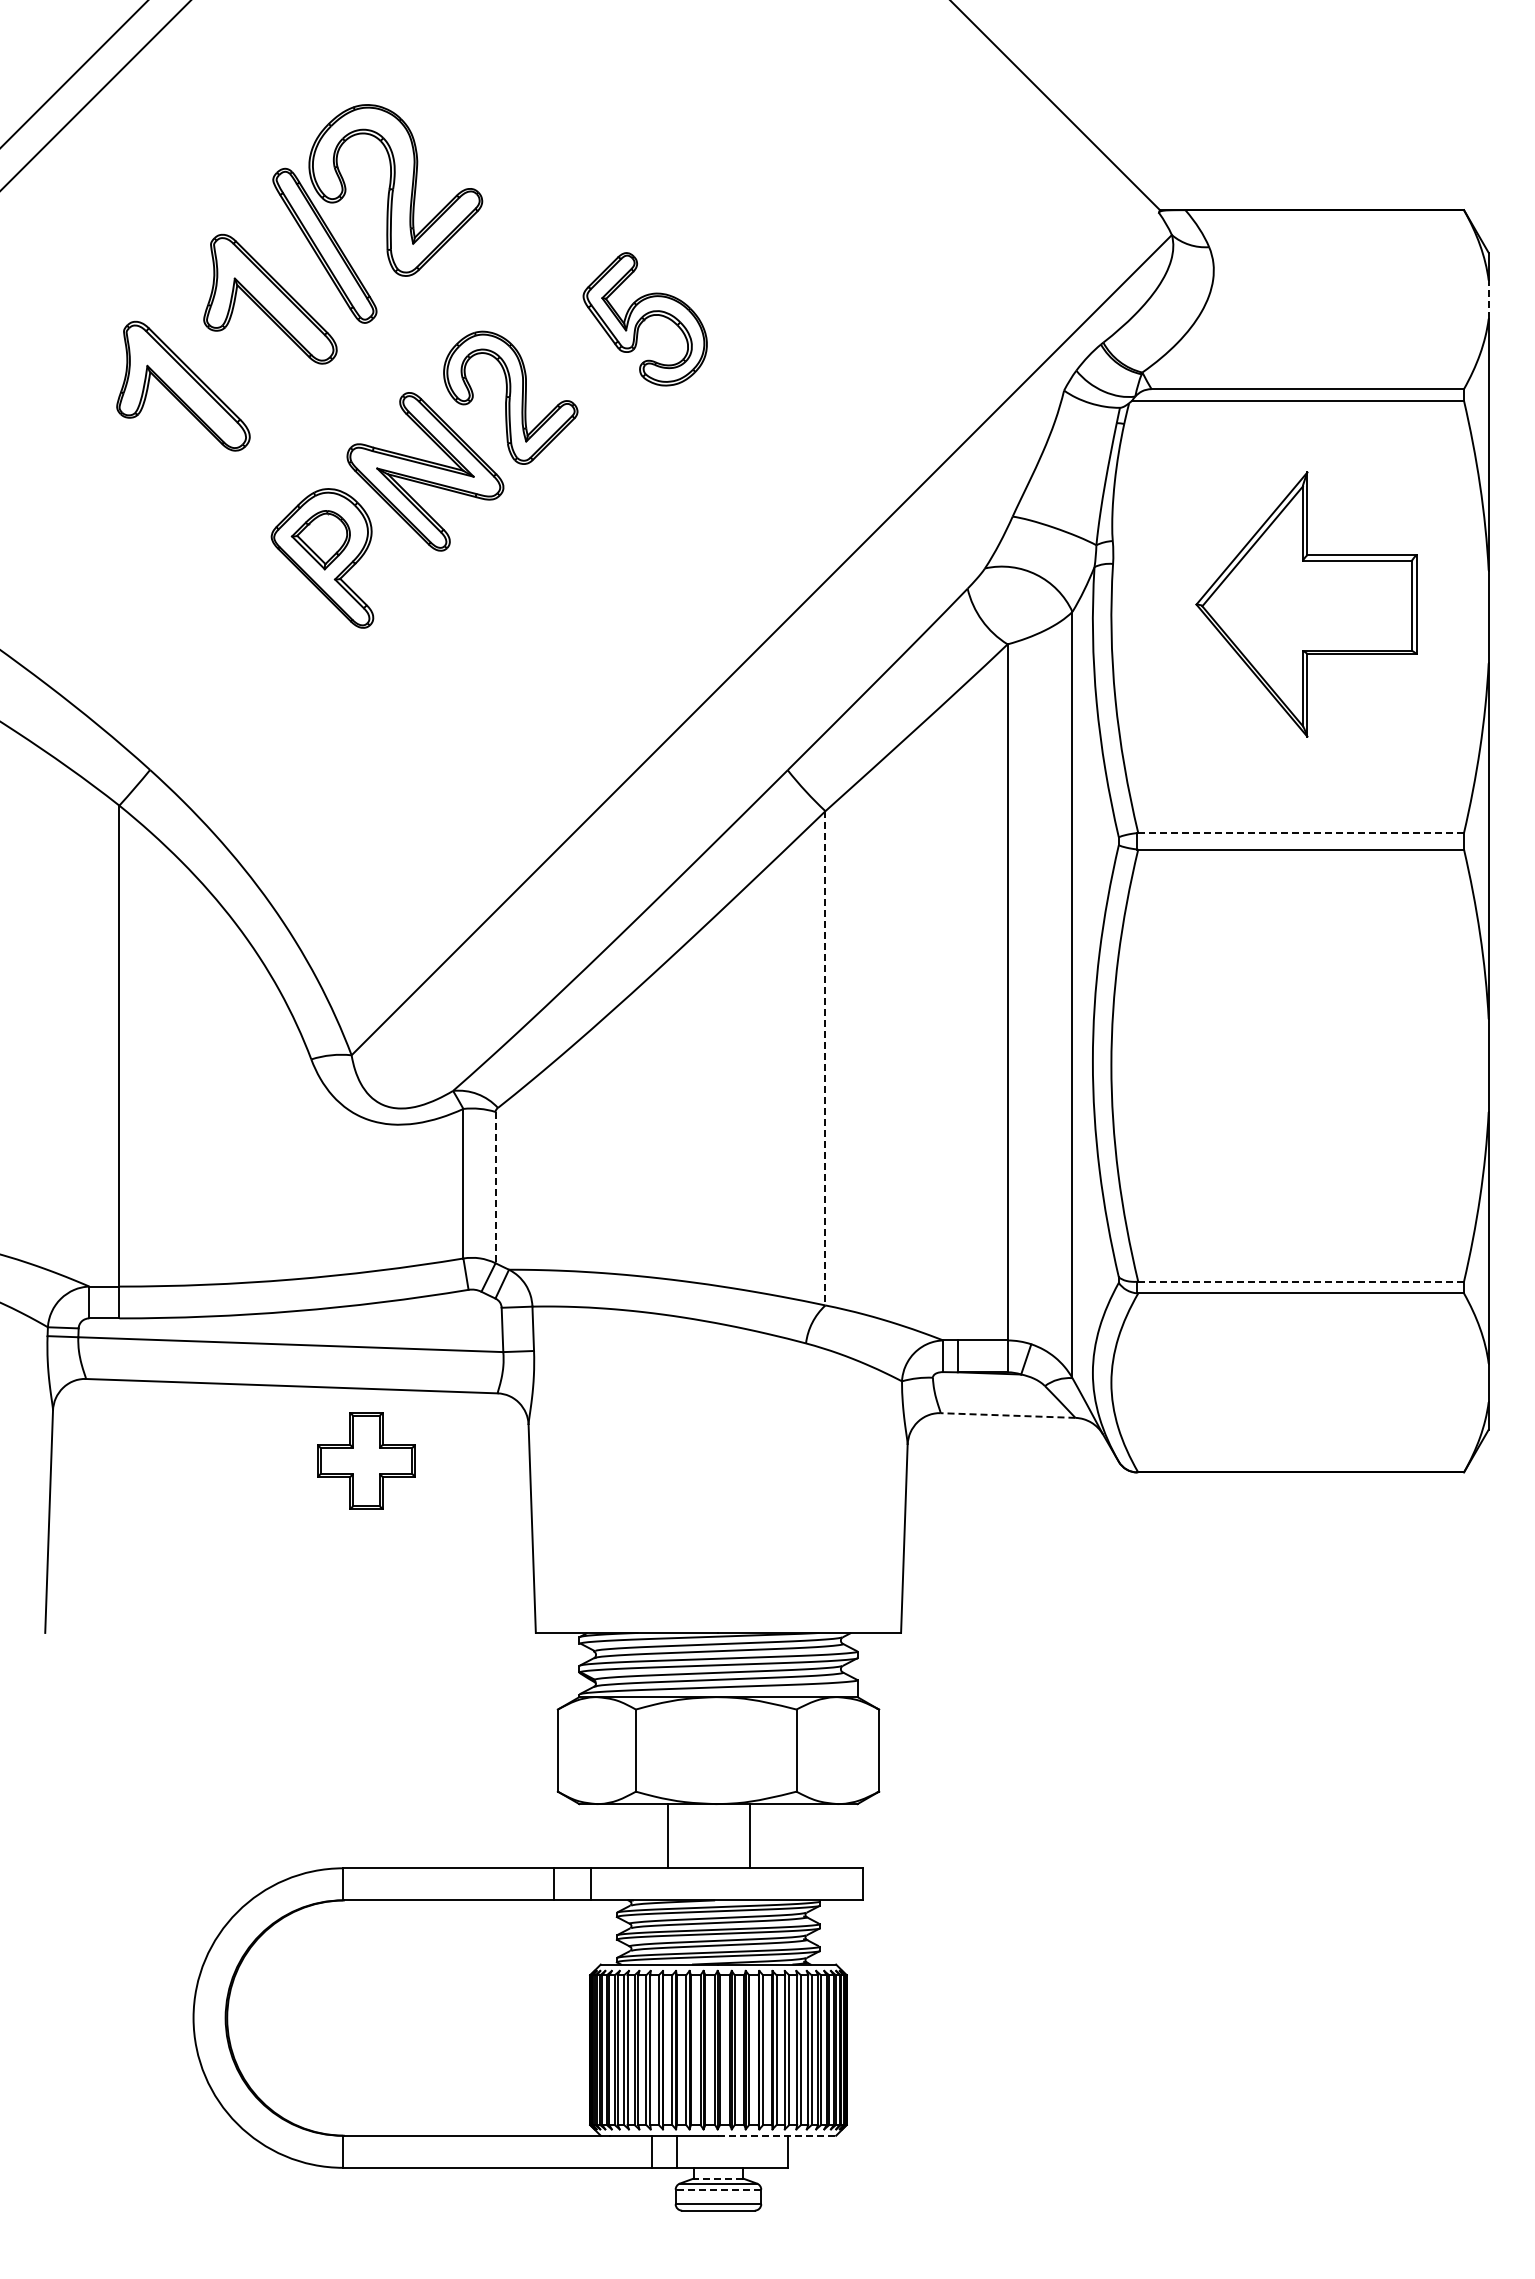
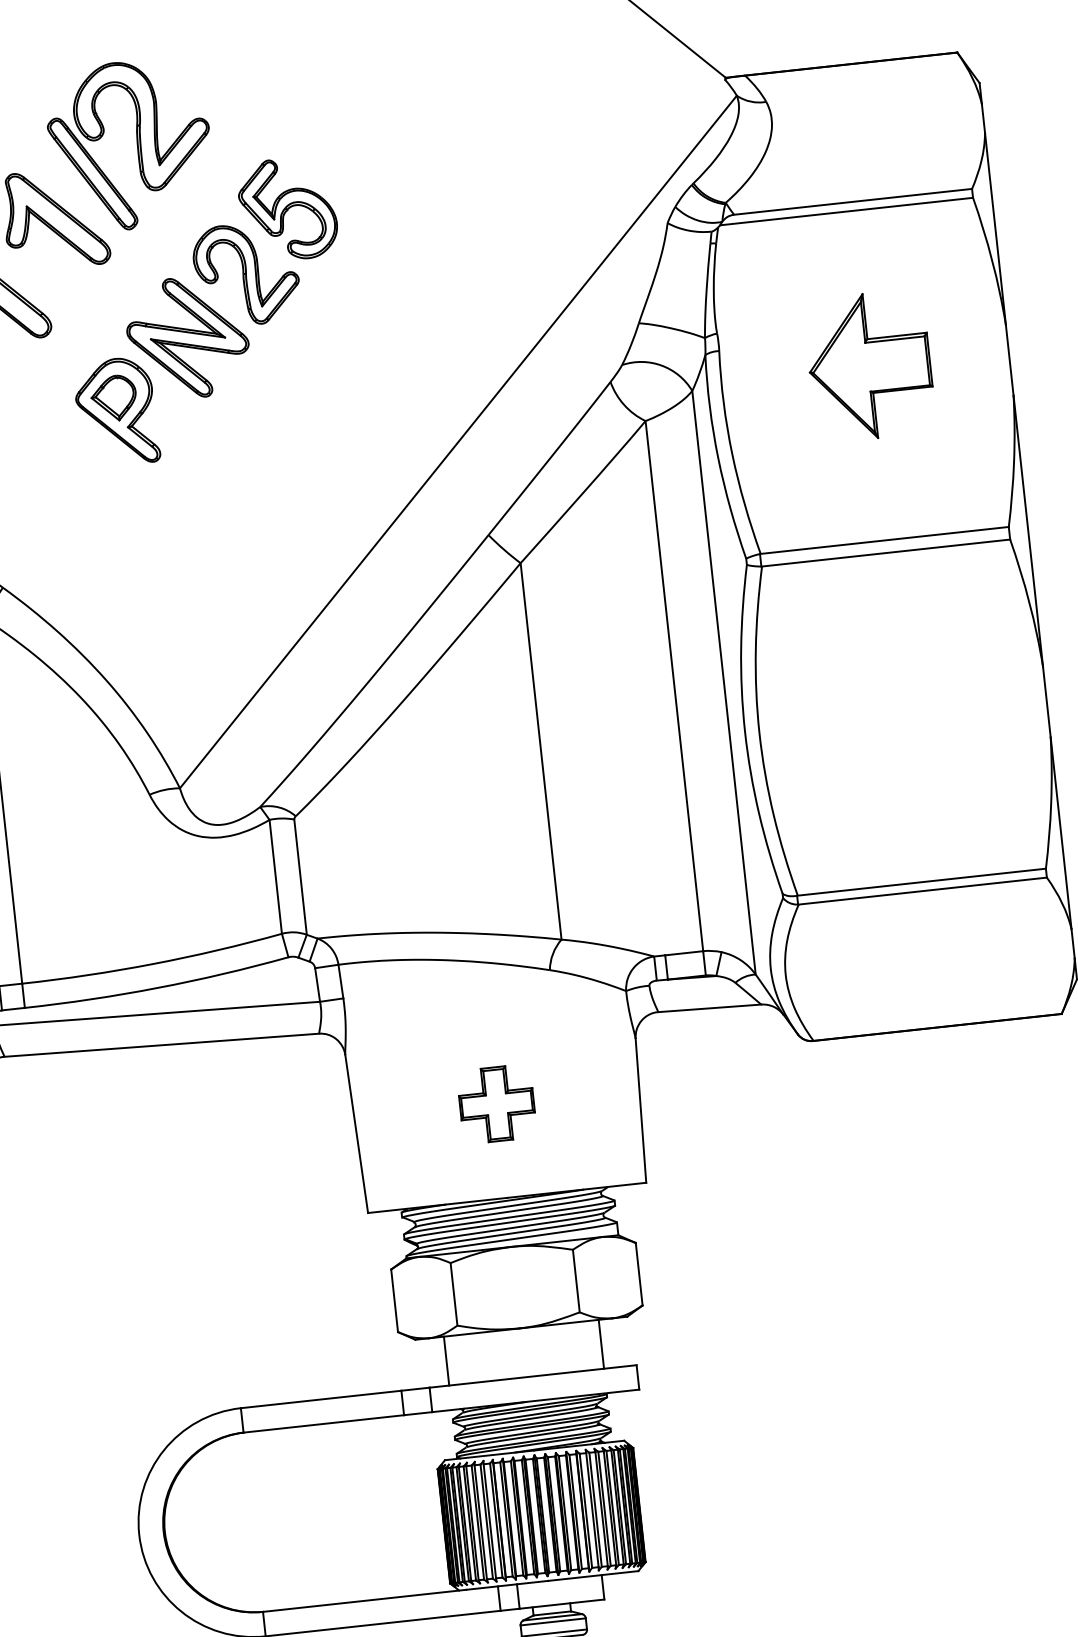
line: (1488, 299) -> (983, 118), dashed -> solid
part: (644, 319) -> (287, 209), moved
part: (1305, 604) -> (869, 366), size x0.71
line: (1301, 833) -> (885, 540), dashed -> solid
line: (825, 1058) -> (541, 751), dashed -> solid
line: (495, 1187) -> (300, 877), dashed -> solid
line: (1301, 1281) -> (922, 881), dashed -> solid
line: (1007, 1415) -> (709, 1008), dashed -> solid
part: (366, 1460) -> (496, 1103), moved
line: (667, 1836) -> (446, 1361), moved
line: (750, 1836) -> (601, 1344), moved
line: (777, 2135) -> (593, 1575), dashed -> solid
line: (718, 2178) -> (552, 1613), dashed -> solid
line: (718, 2189) -> (553, 1621), dashed -> solid

